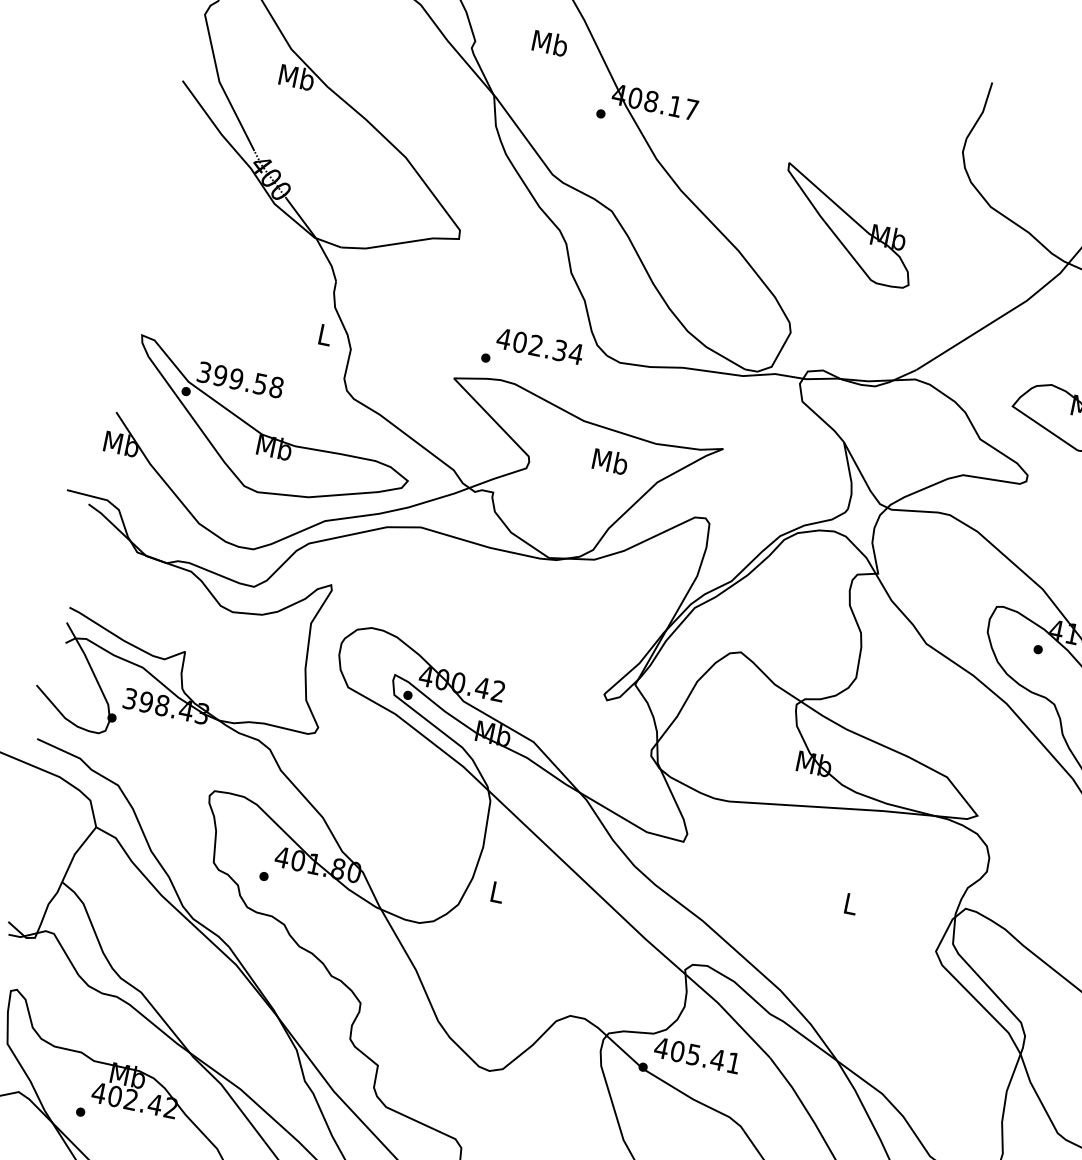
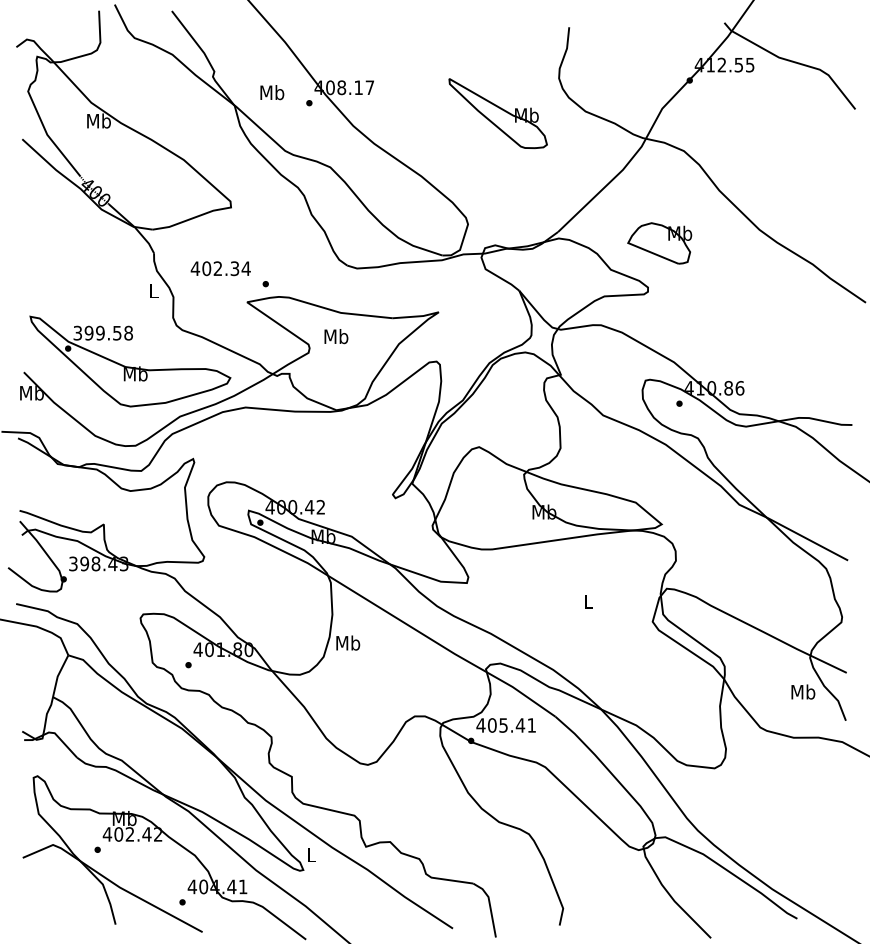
text: (550, 43) -> (272, 92), moved
part: (847, 226) -> (497, 113), moved
text: (539, 346) -> (220, 268), moved
text: (610, 461) -> (336, 336), moved
text: (497, 891) -> (348, 642), L -> Mb

